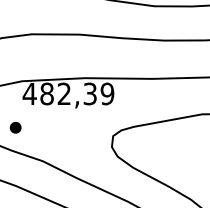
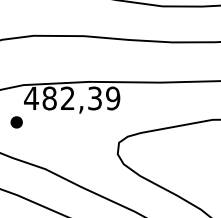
part: (15, 127) -> (16, 122), moved

